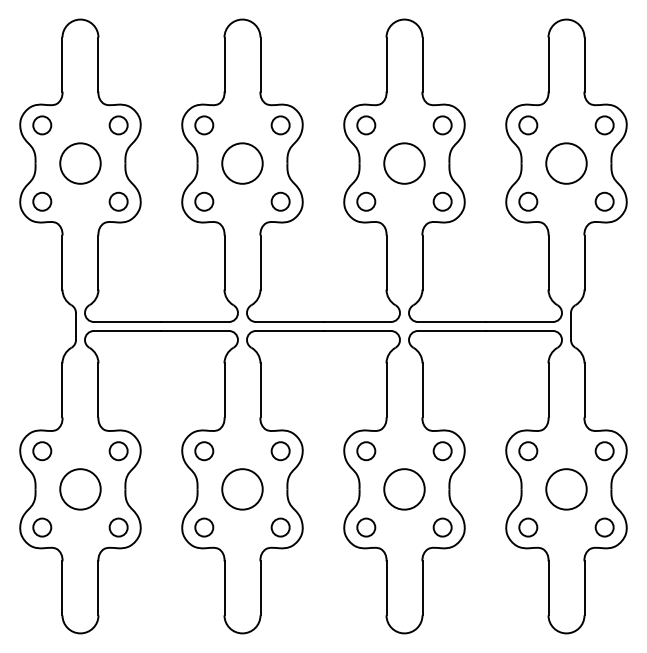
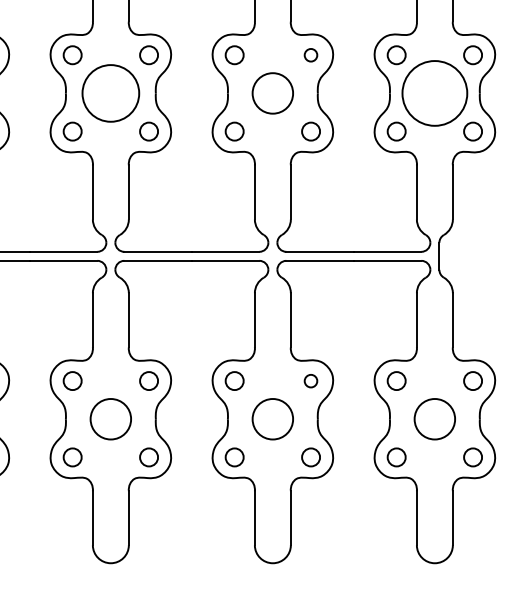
circle: (442, 125) -> (310, 55), size x0.7
circle: (242, 163) -> (110, 93), size x1.4
circle: (566, 163) -> (434, 93), size x1.6
circle: (442, 451) -> (310, 381), size x0.7

